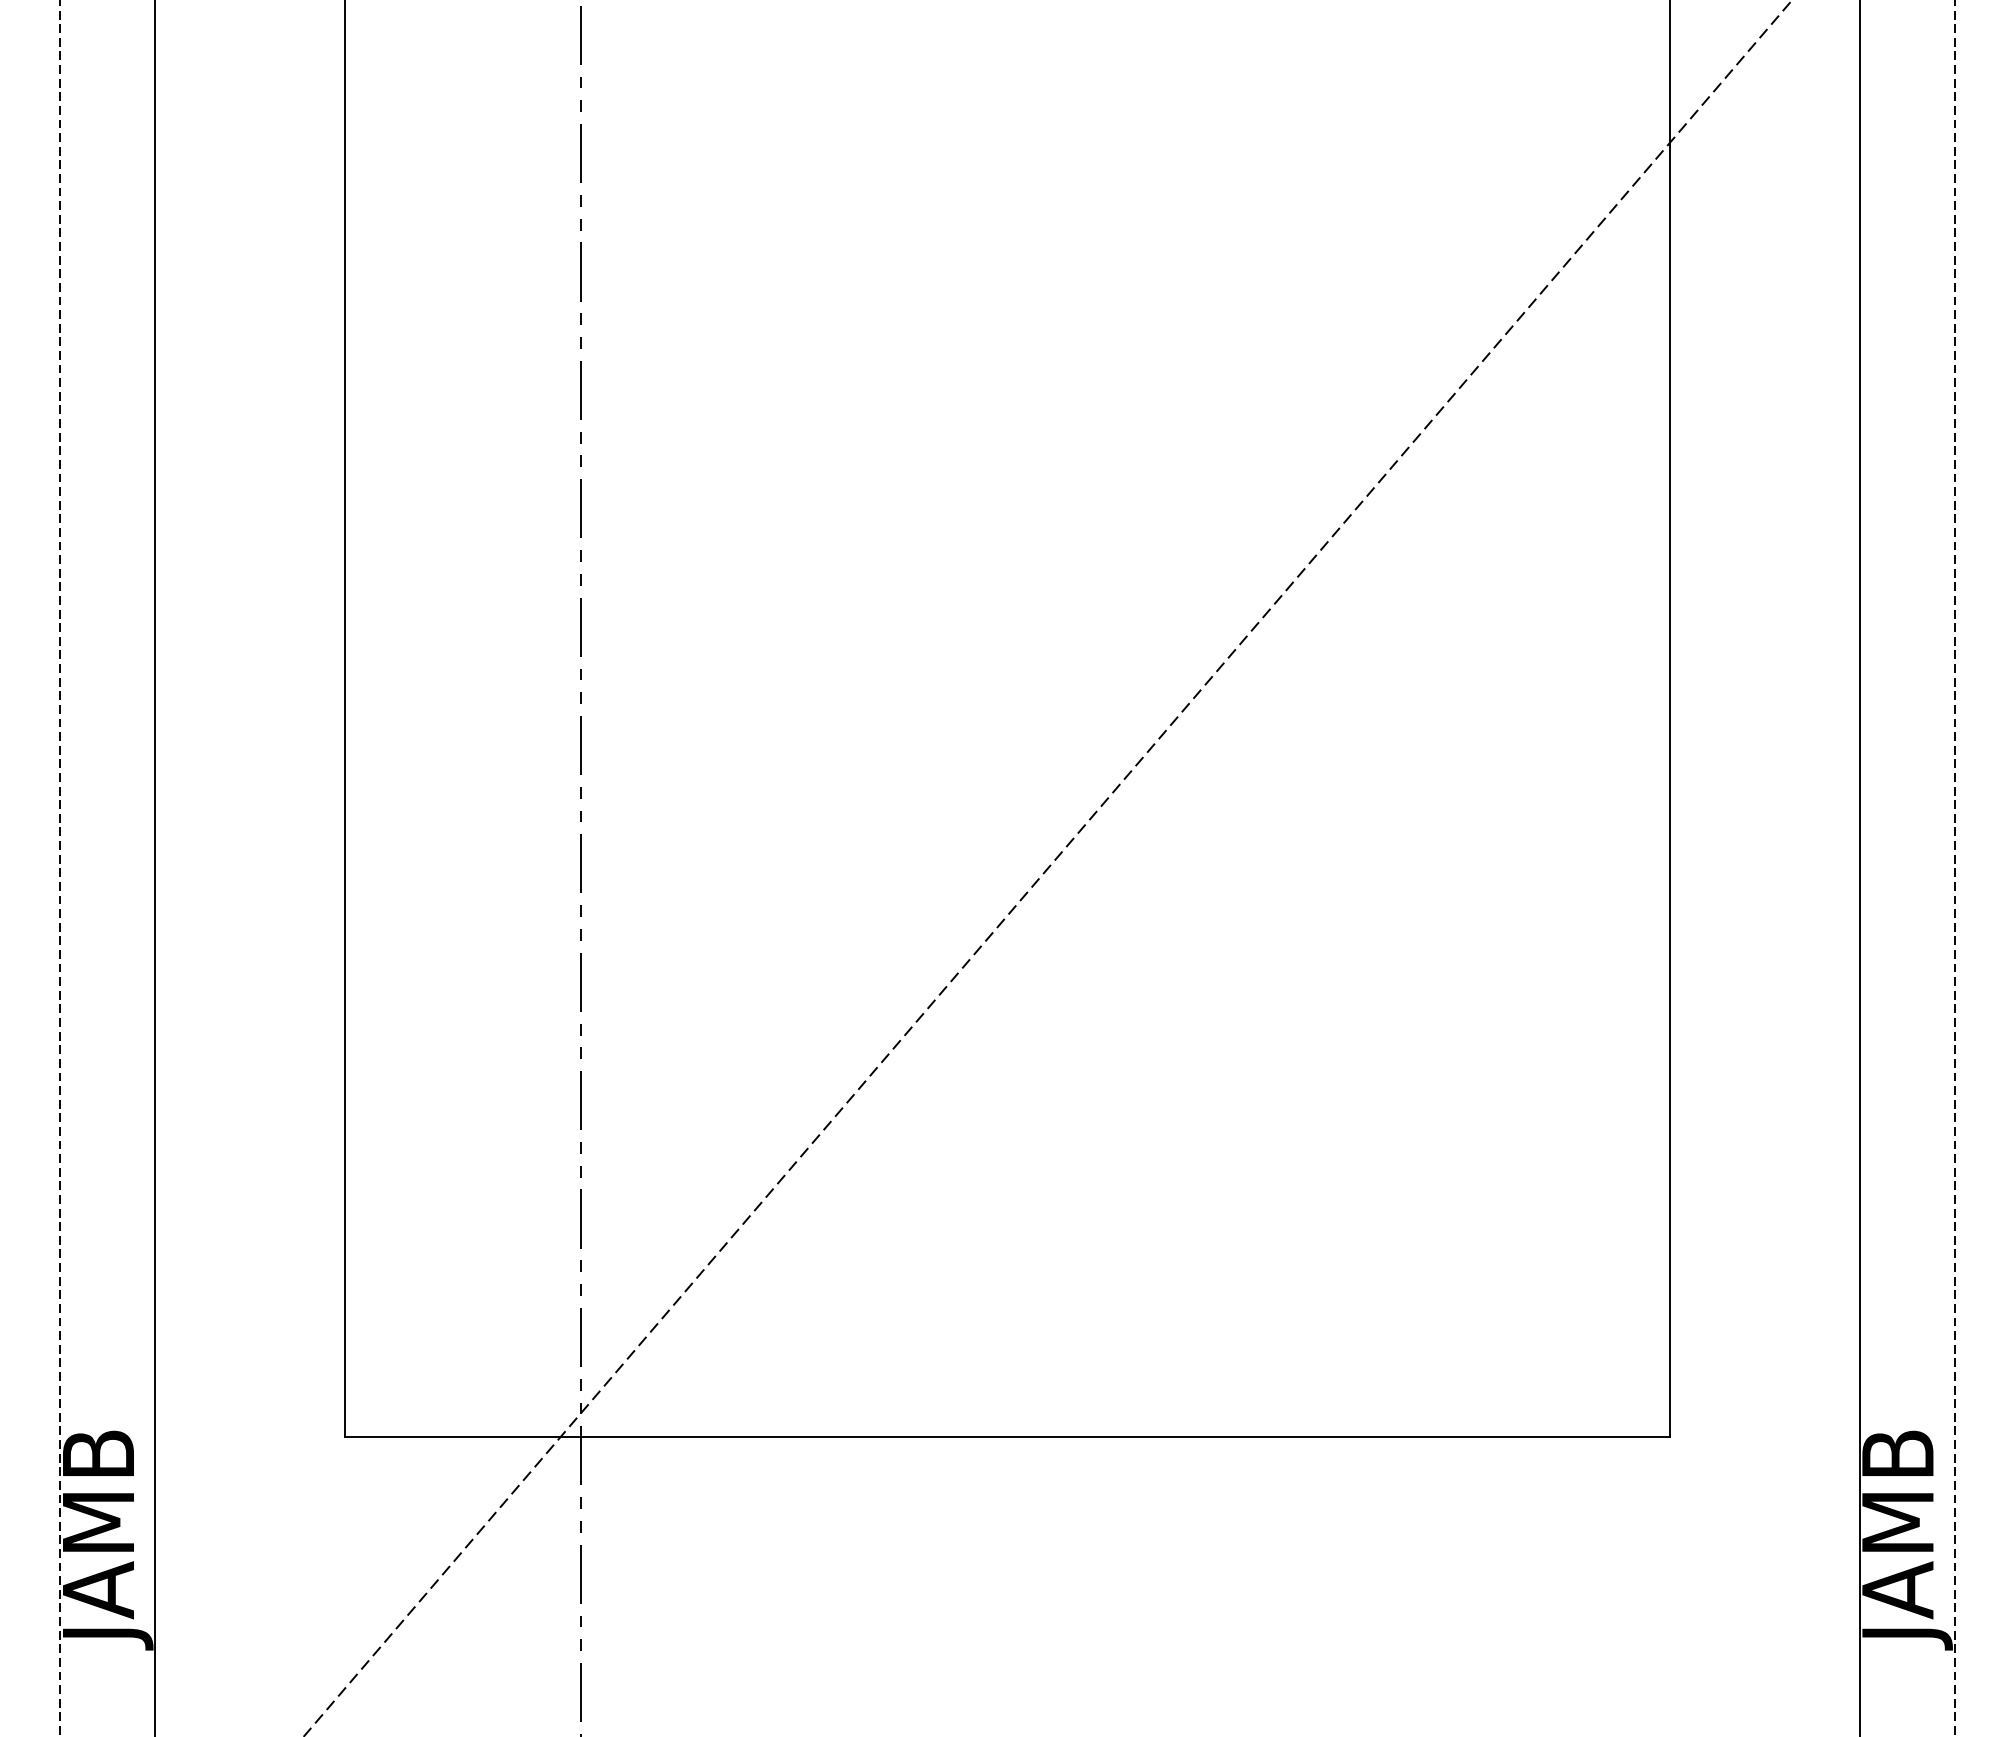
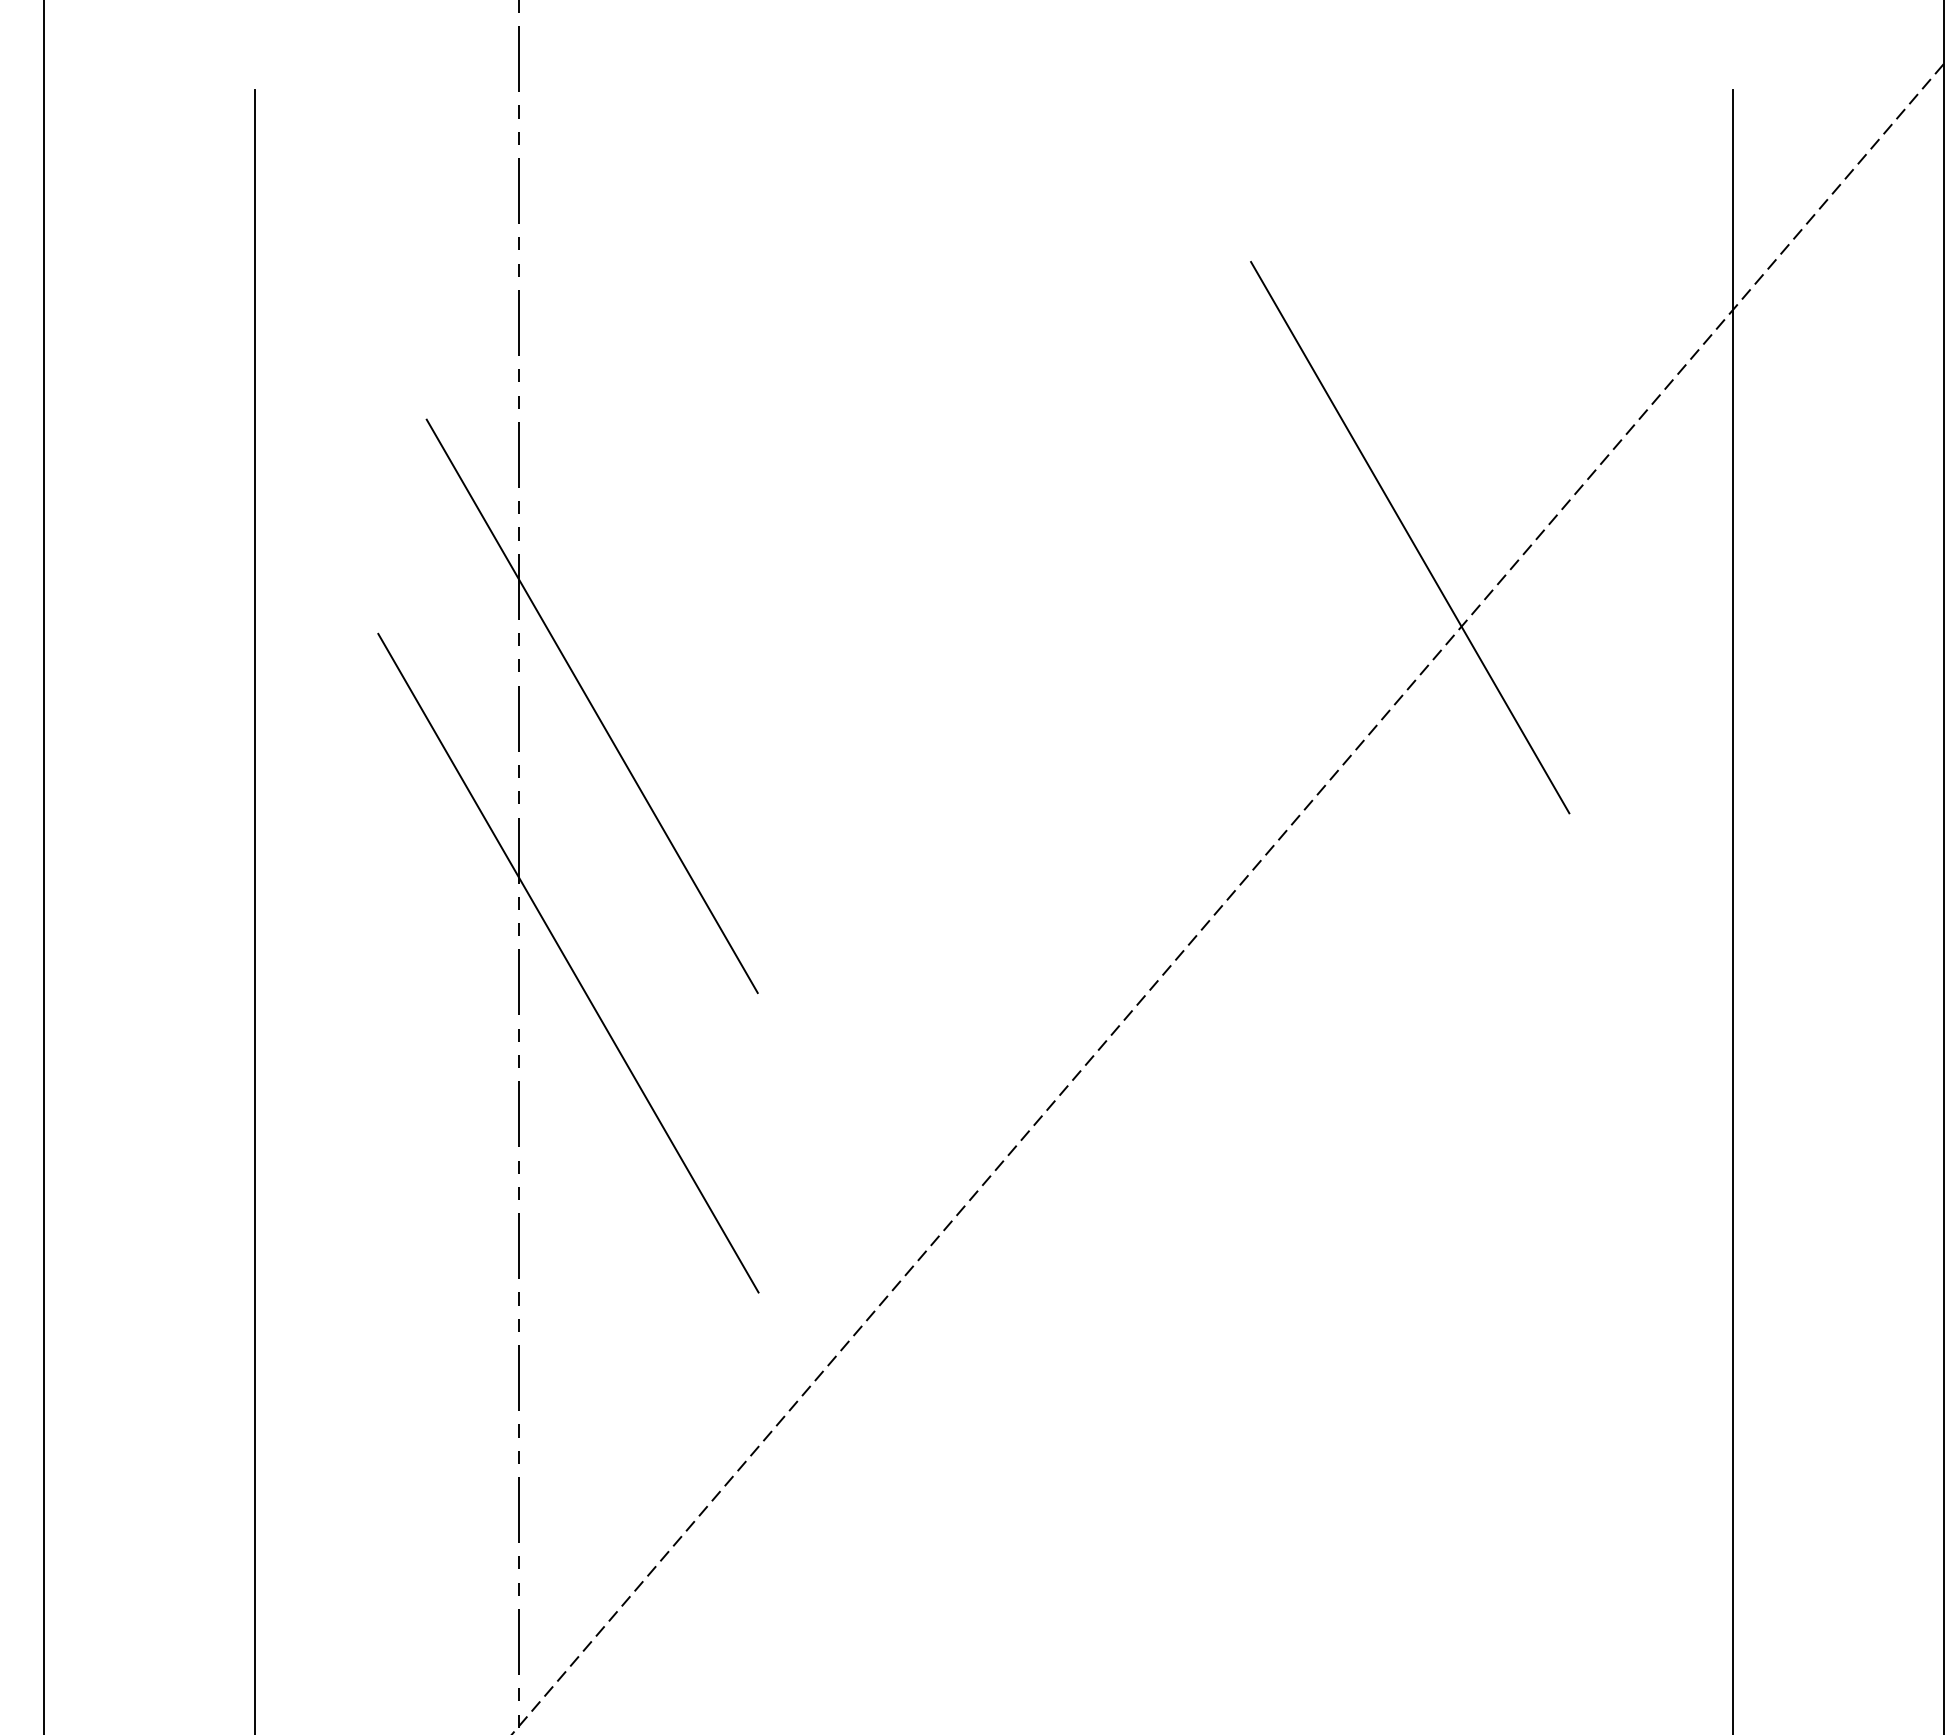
line: (1380, 345) -> (1409, 536), added
line: (646, 497) -> (591, 706), added
line: (625, 727) -> (568, 962), added

